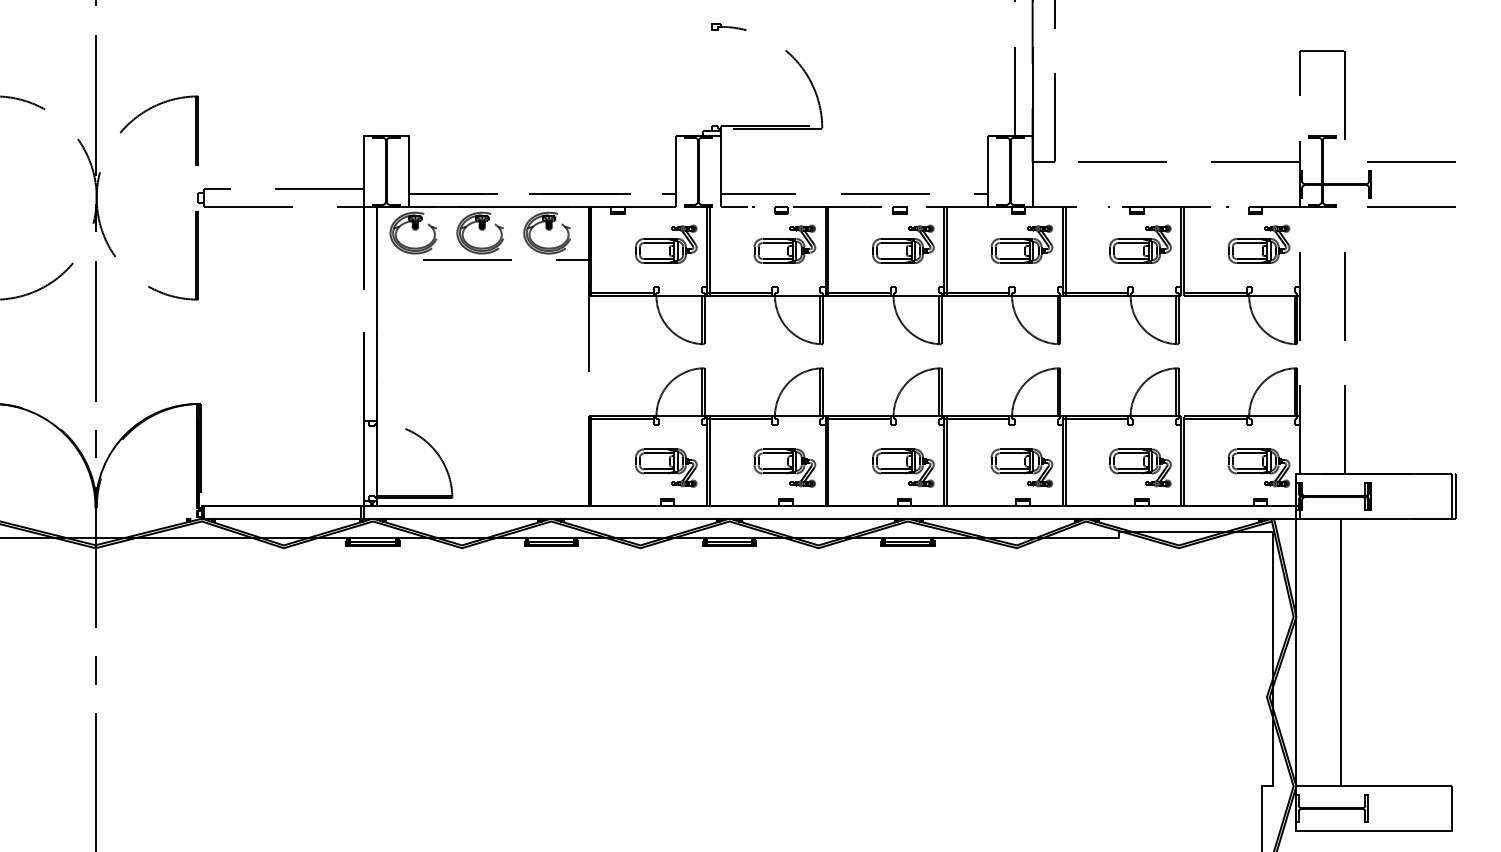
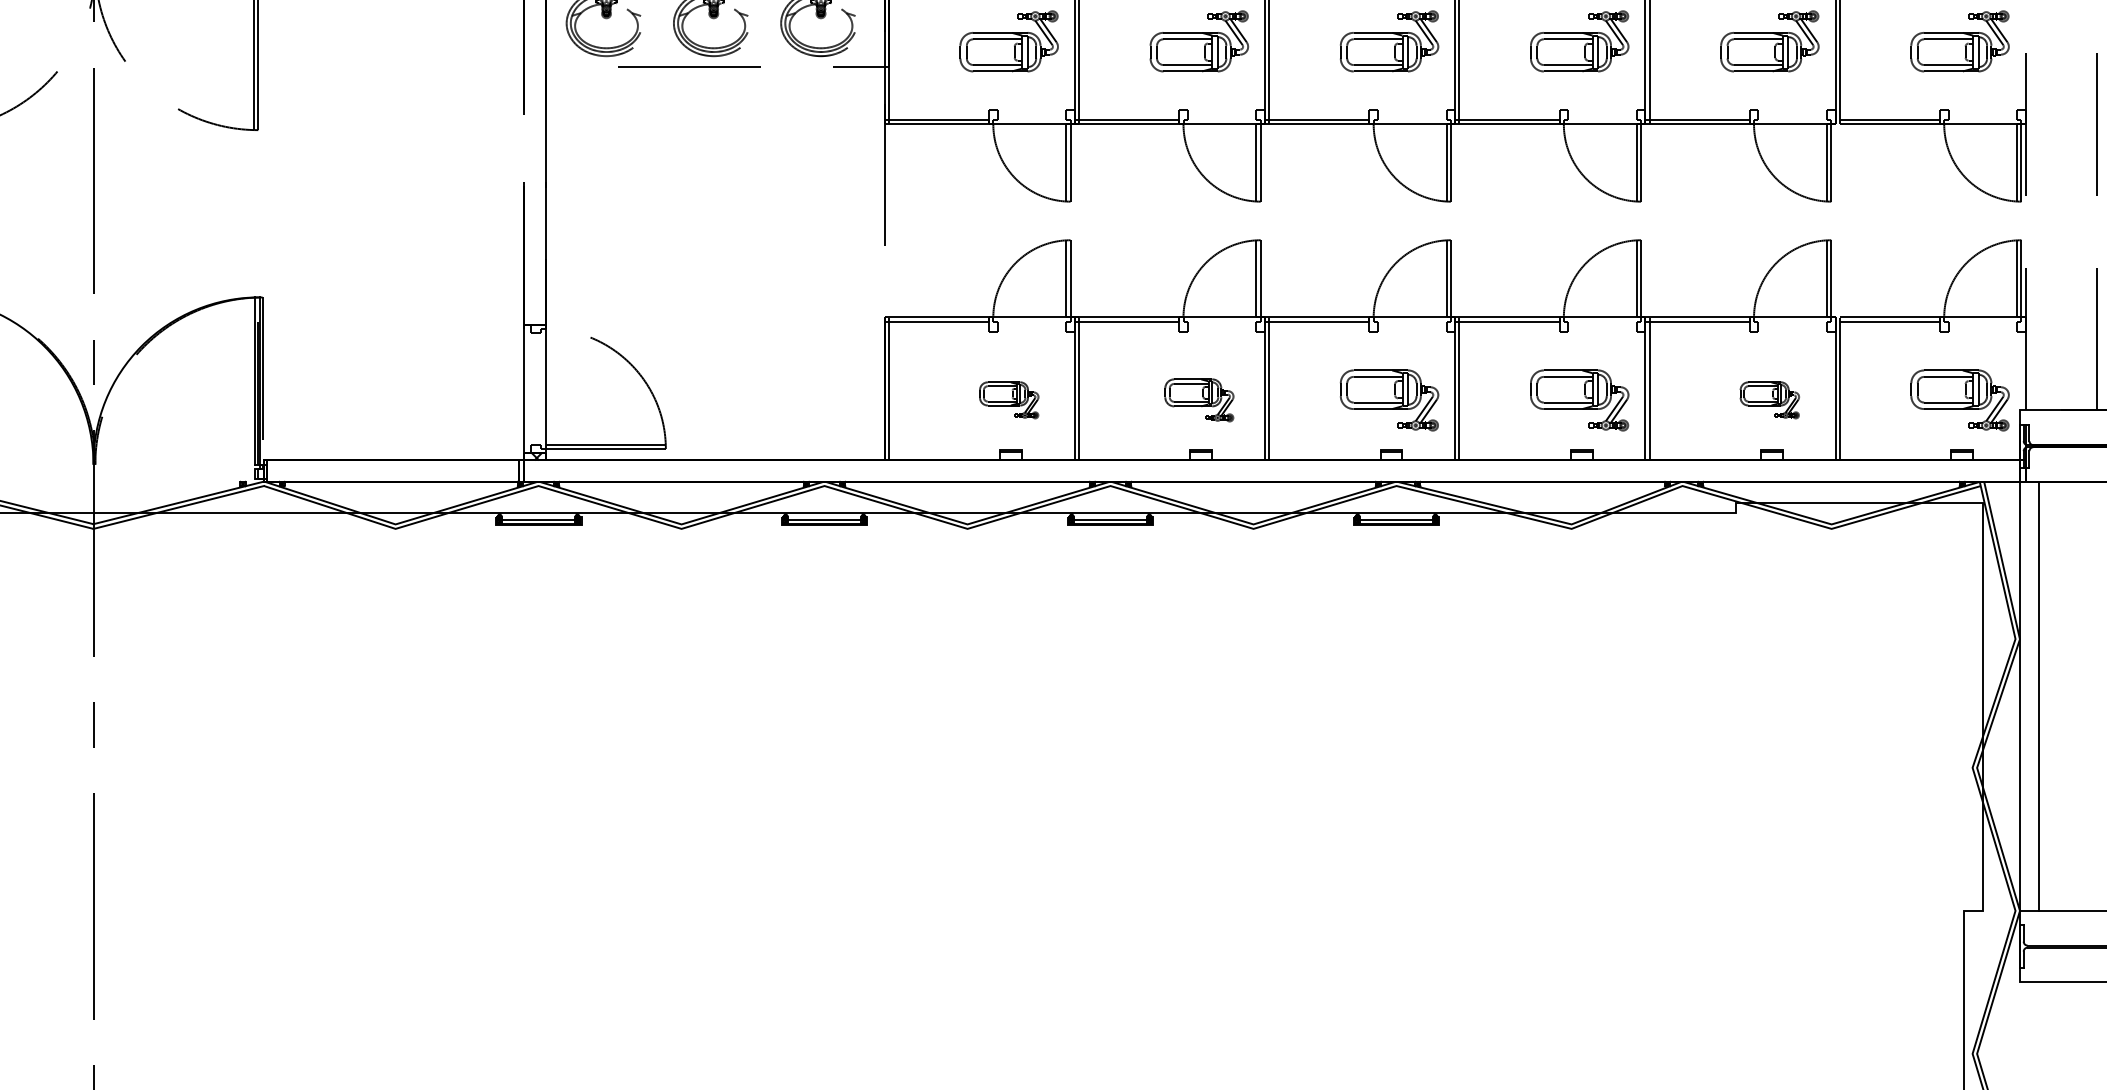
part: (666, 467) -> (1009, 399), size x0.6
part: (784, 467) -> (1198, 399), size x0.7
part: (1140, 467) -> (1769, 399), size x0.6
line: (1340, 652) -> (2037, 696), moved

